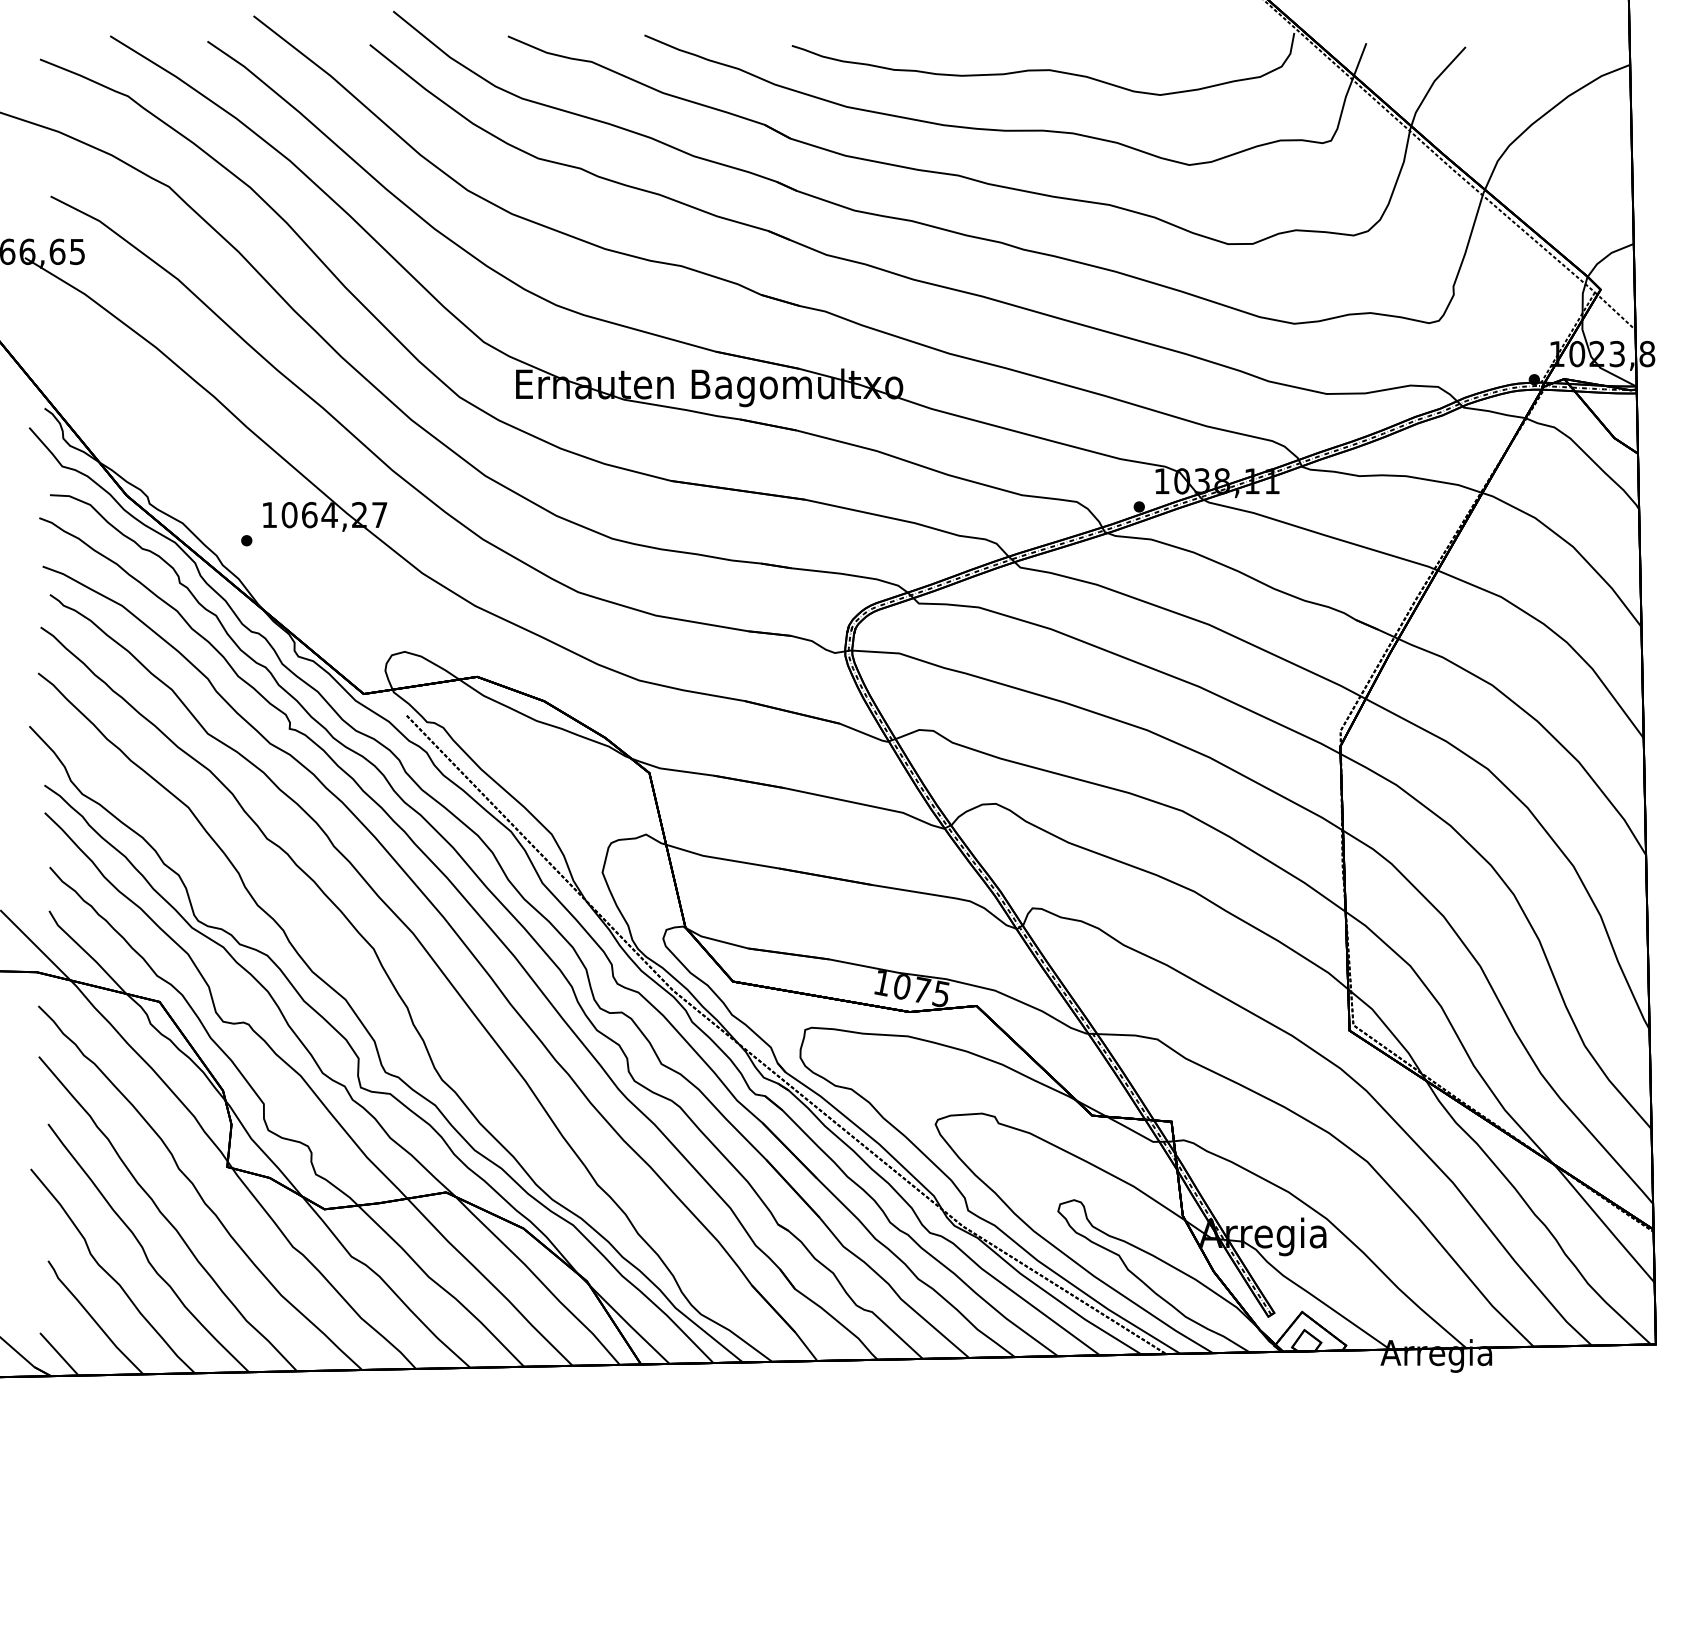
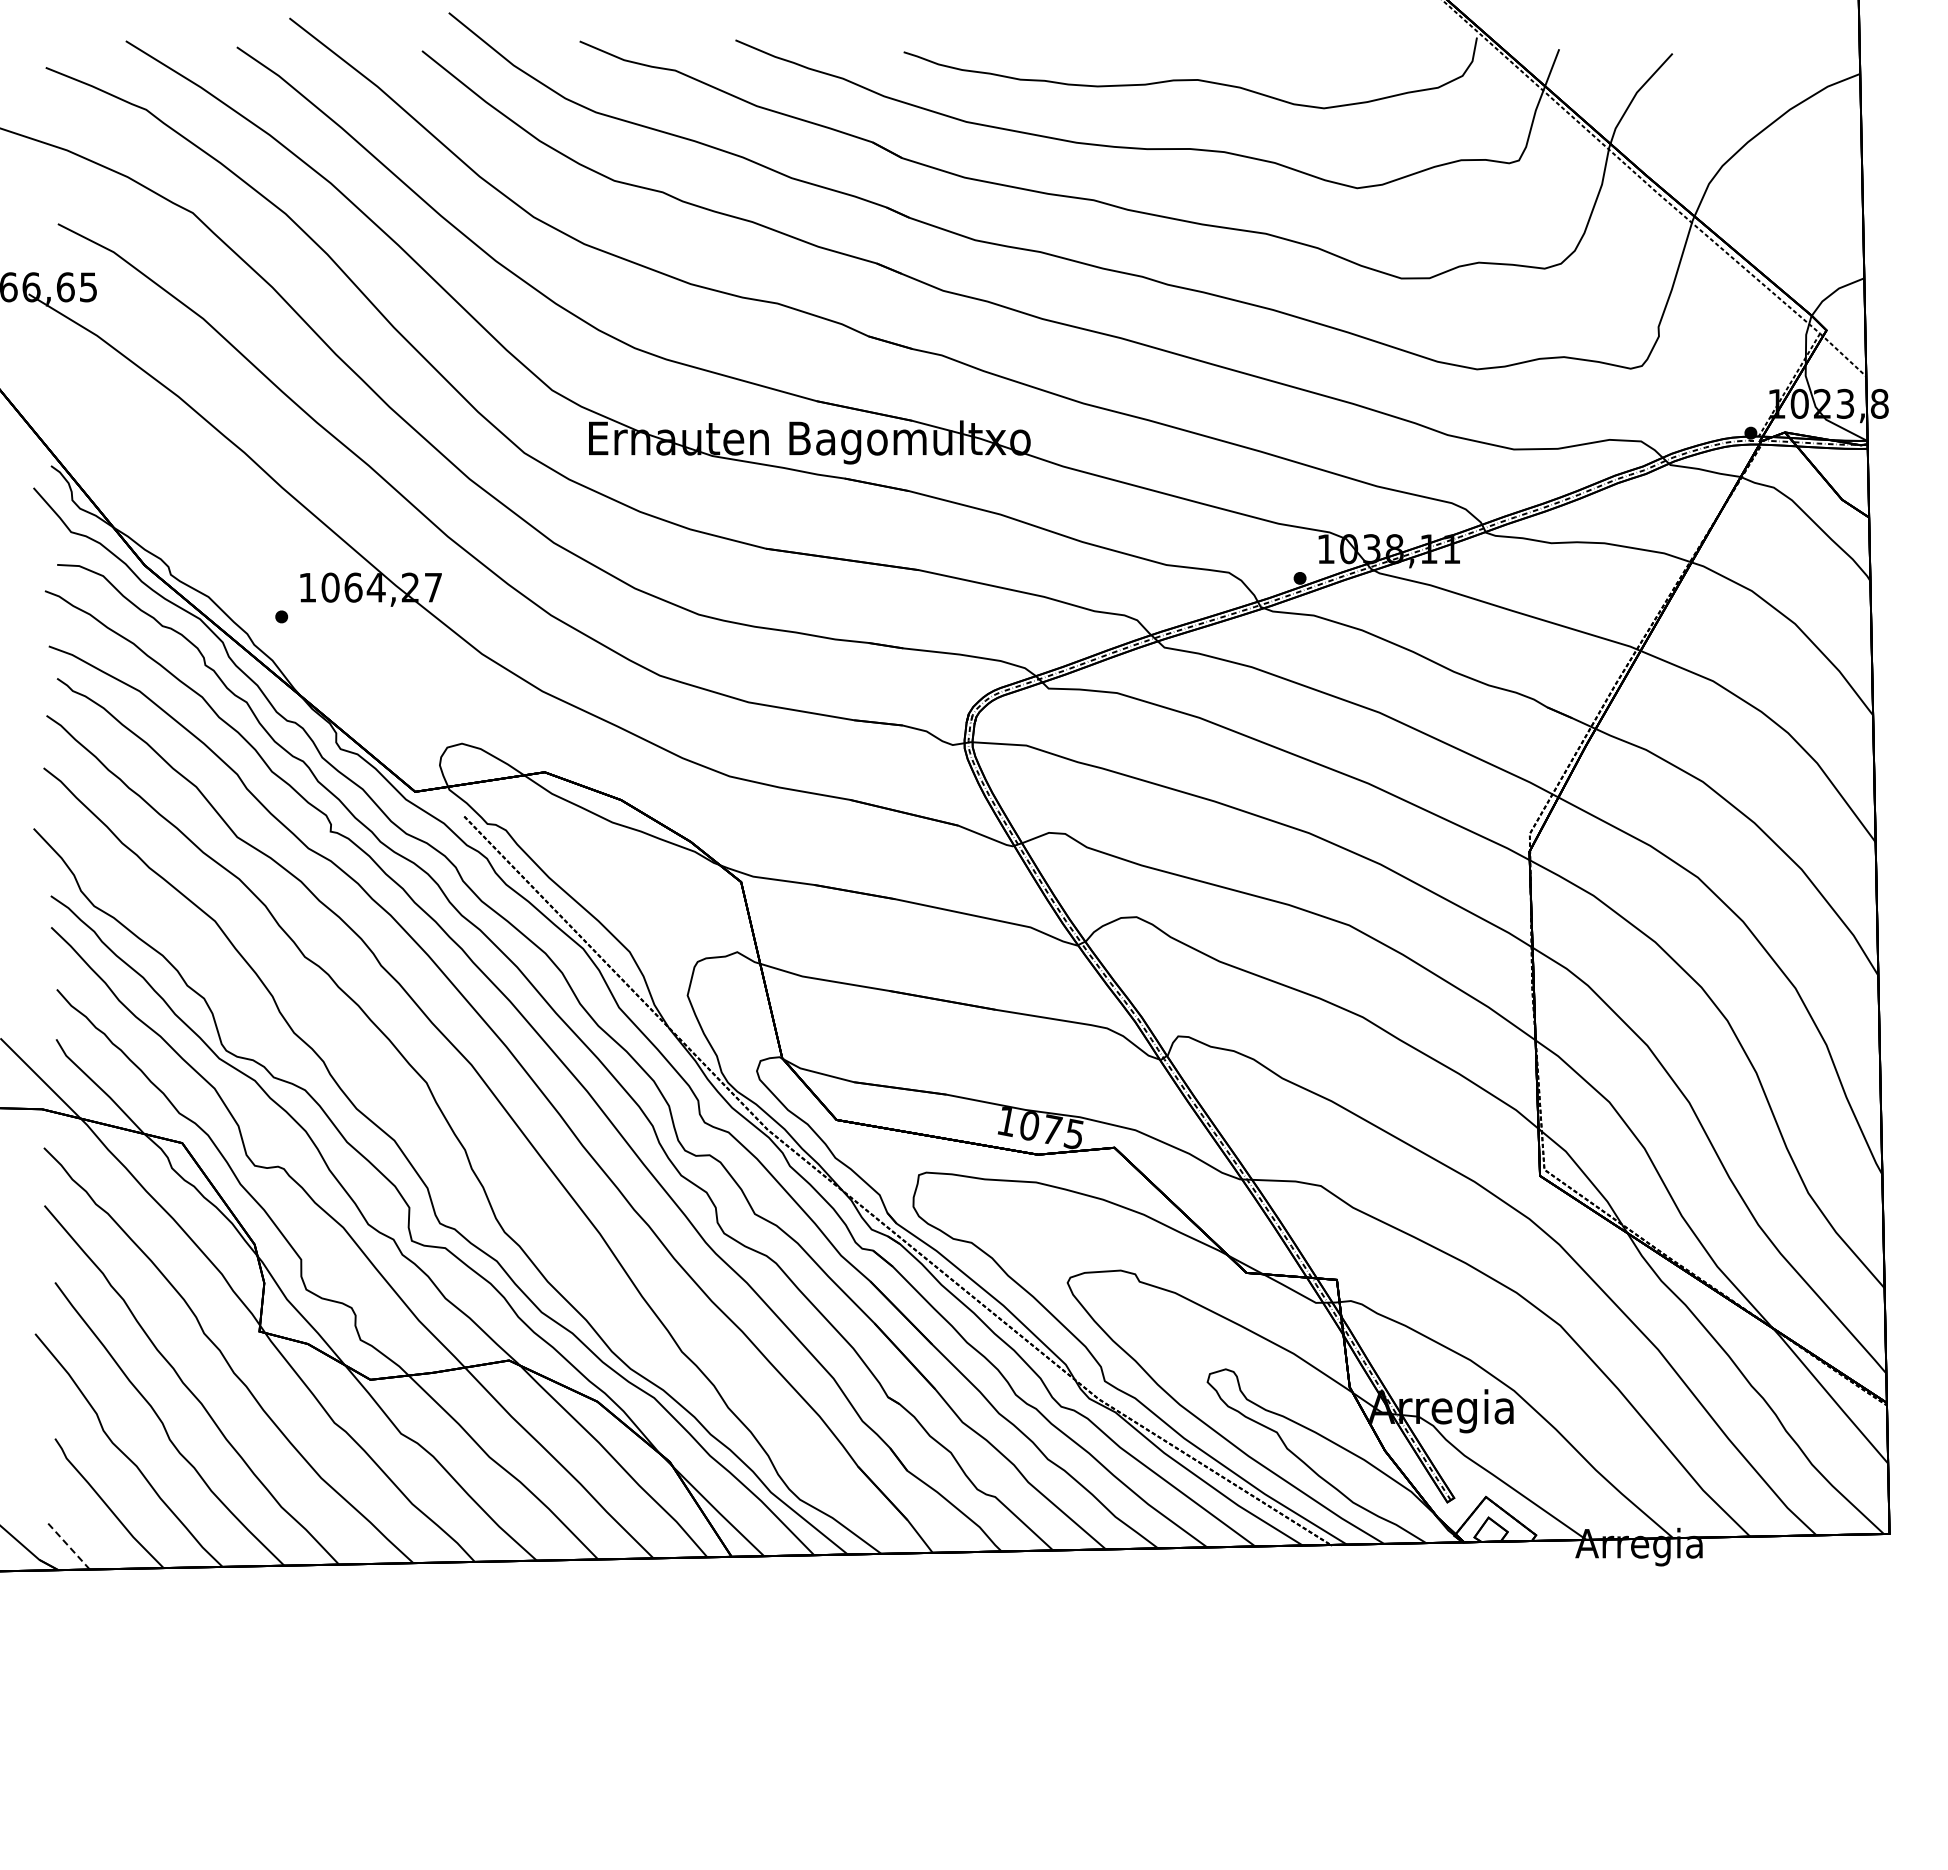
line: (59, 1354) -> (67, 1545), solid -> dashed

